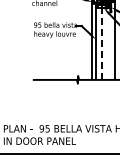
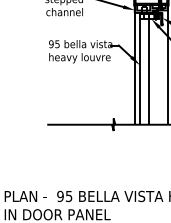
line: (102, 42) -> (149, 69), dashed -> solid

